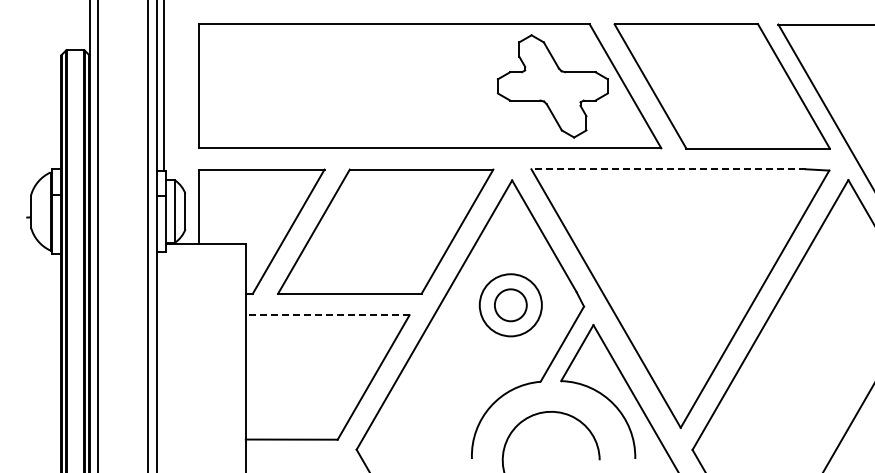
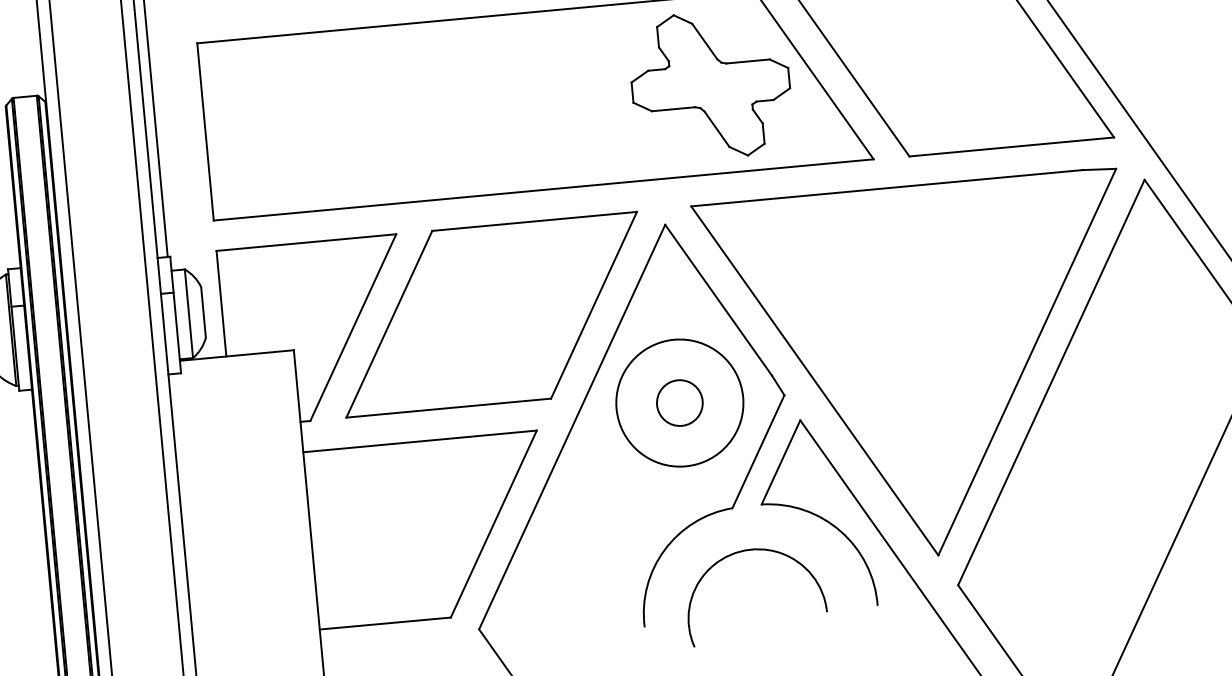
line: (668, 169) -> (886, 188), dashed -> solid
circle: (510, 304) -> (679, 401), size x1.43
line: (327, 315) -> (419, 441), dashed -> solid

